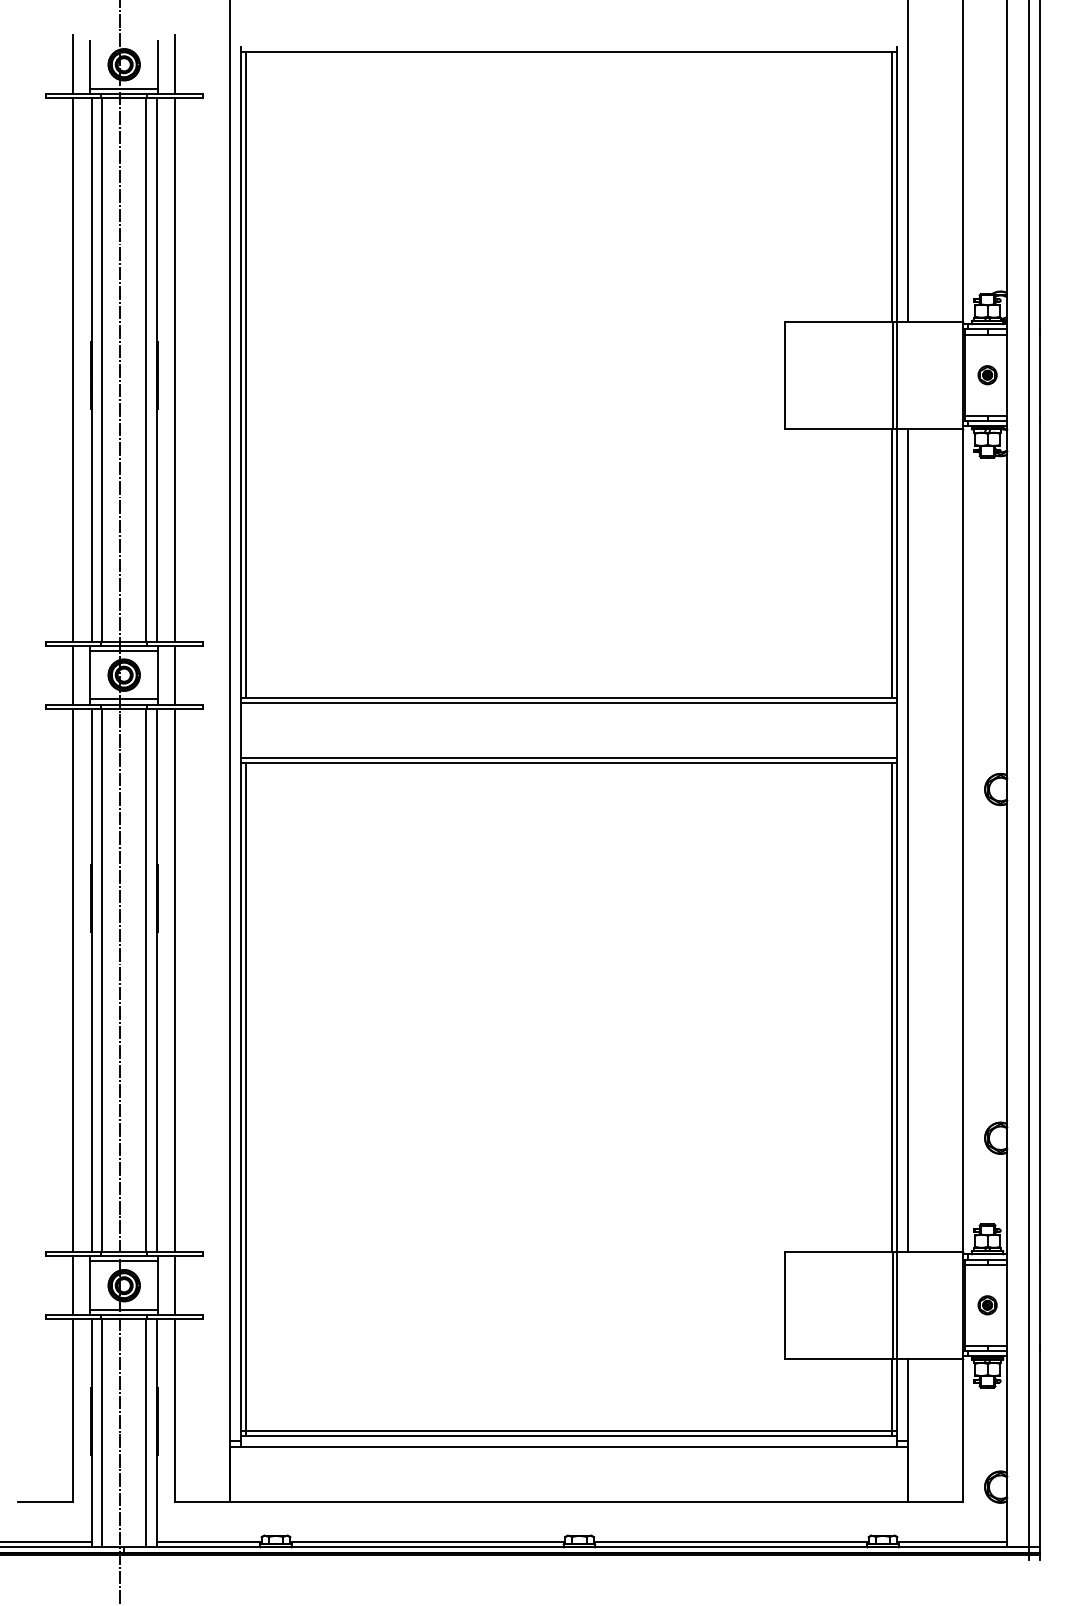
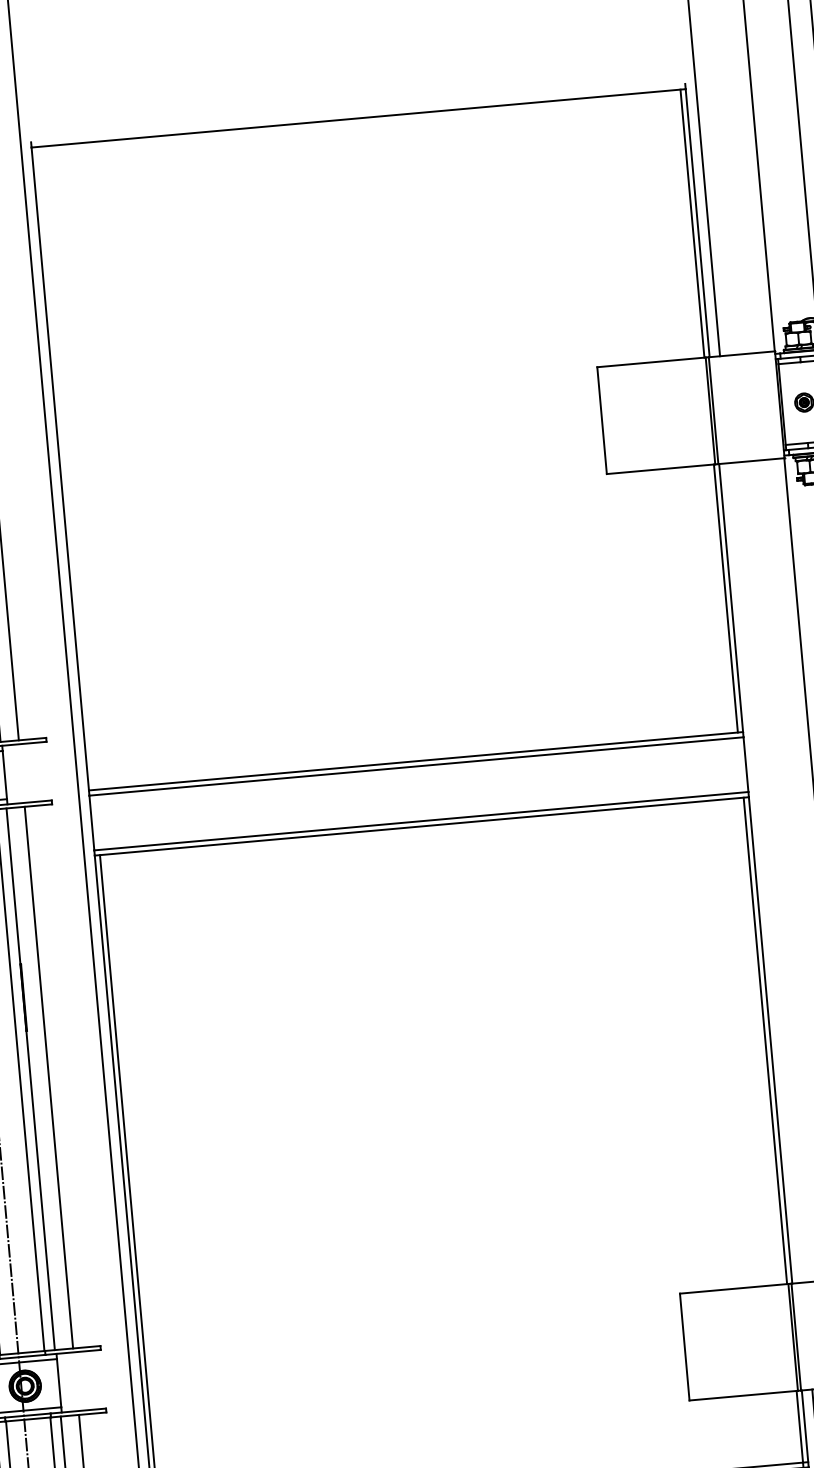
line: (245, 374) -> (65, 467), removed
line: (175, 674) -> (22, 772), removed
line: (907, 839) -> (765, 872), removed
line: (175, 1285) -> (76, 1381), removed

